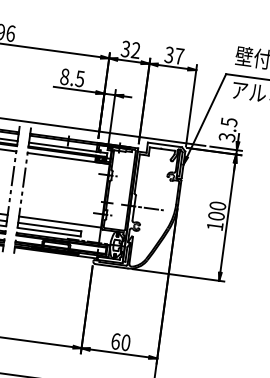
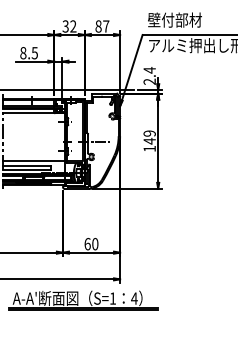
text: (169, 54) -> (98, 26), 37 -> 87
text: (227, 129) -> (149, 75), 3.5 -> 2.4
text: (216, 211) -> (149, 137), 100 -> 149

